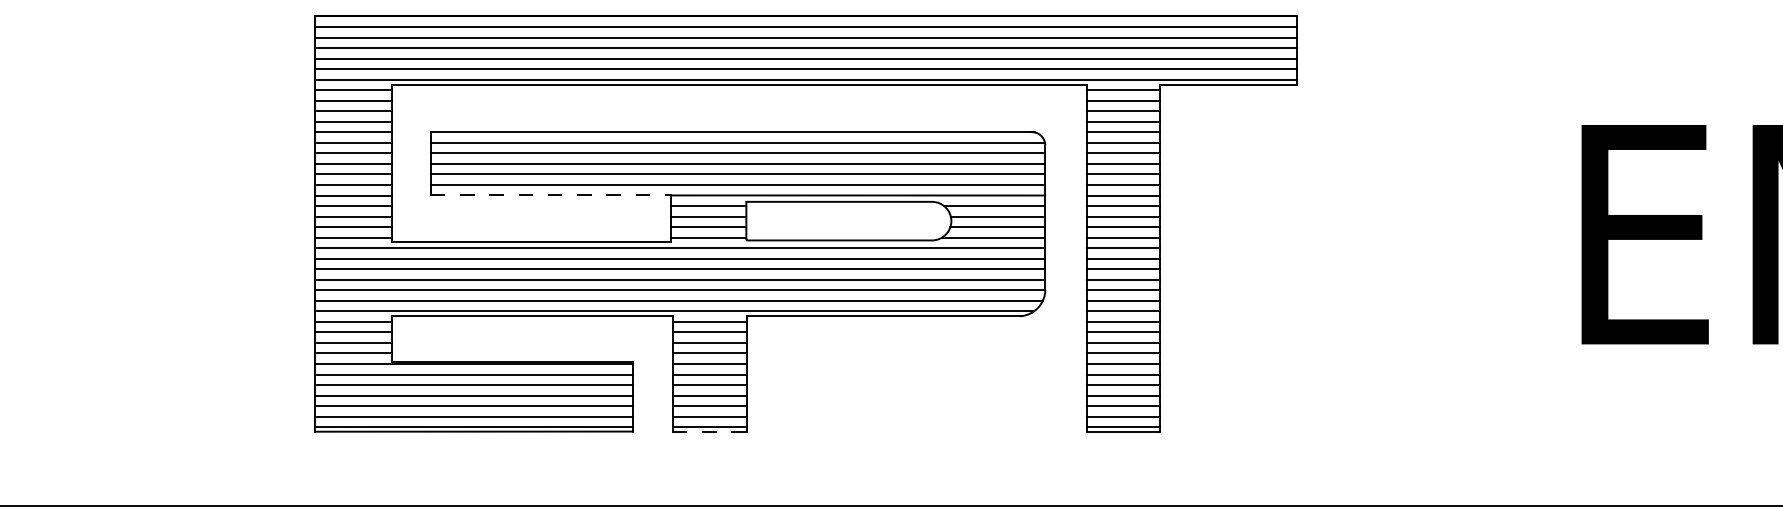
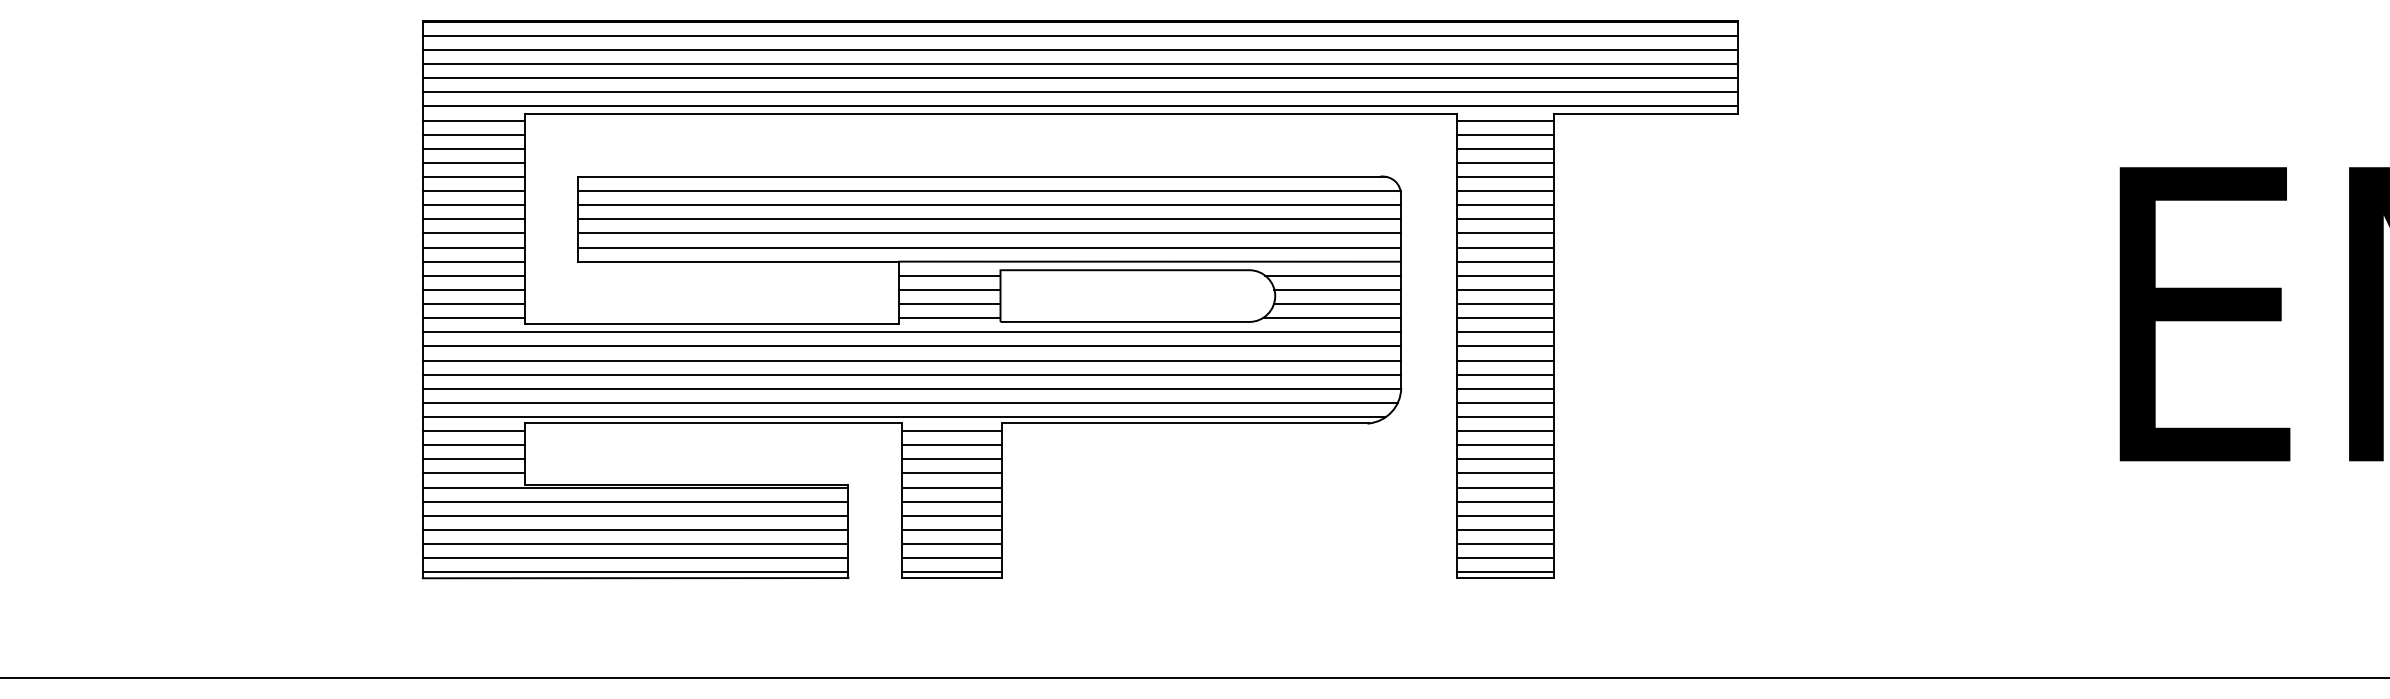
line: (550, 195) -> (738, 261), dashed -> solid
line: (709, 431) -> (951, 578), dashed -> solid

